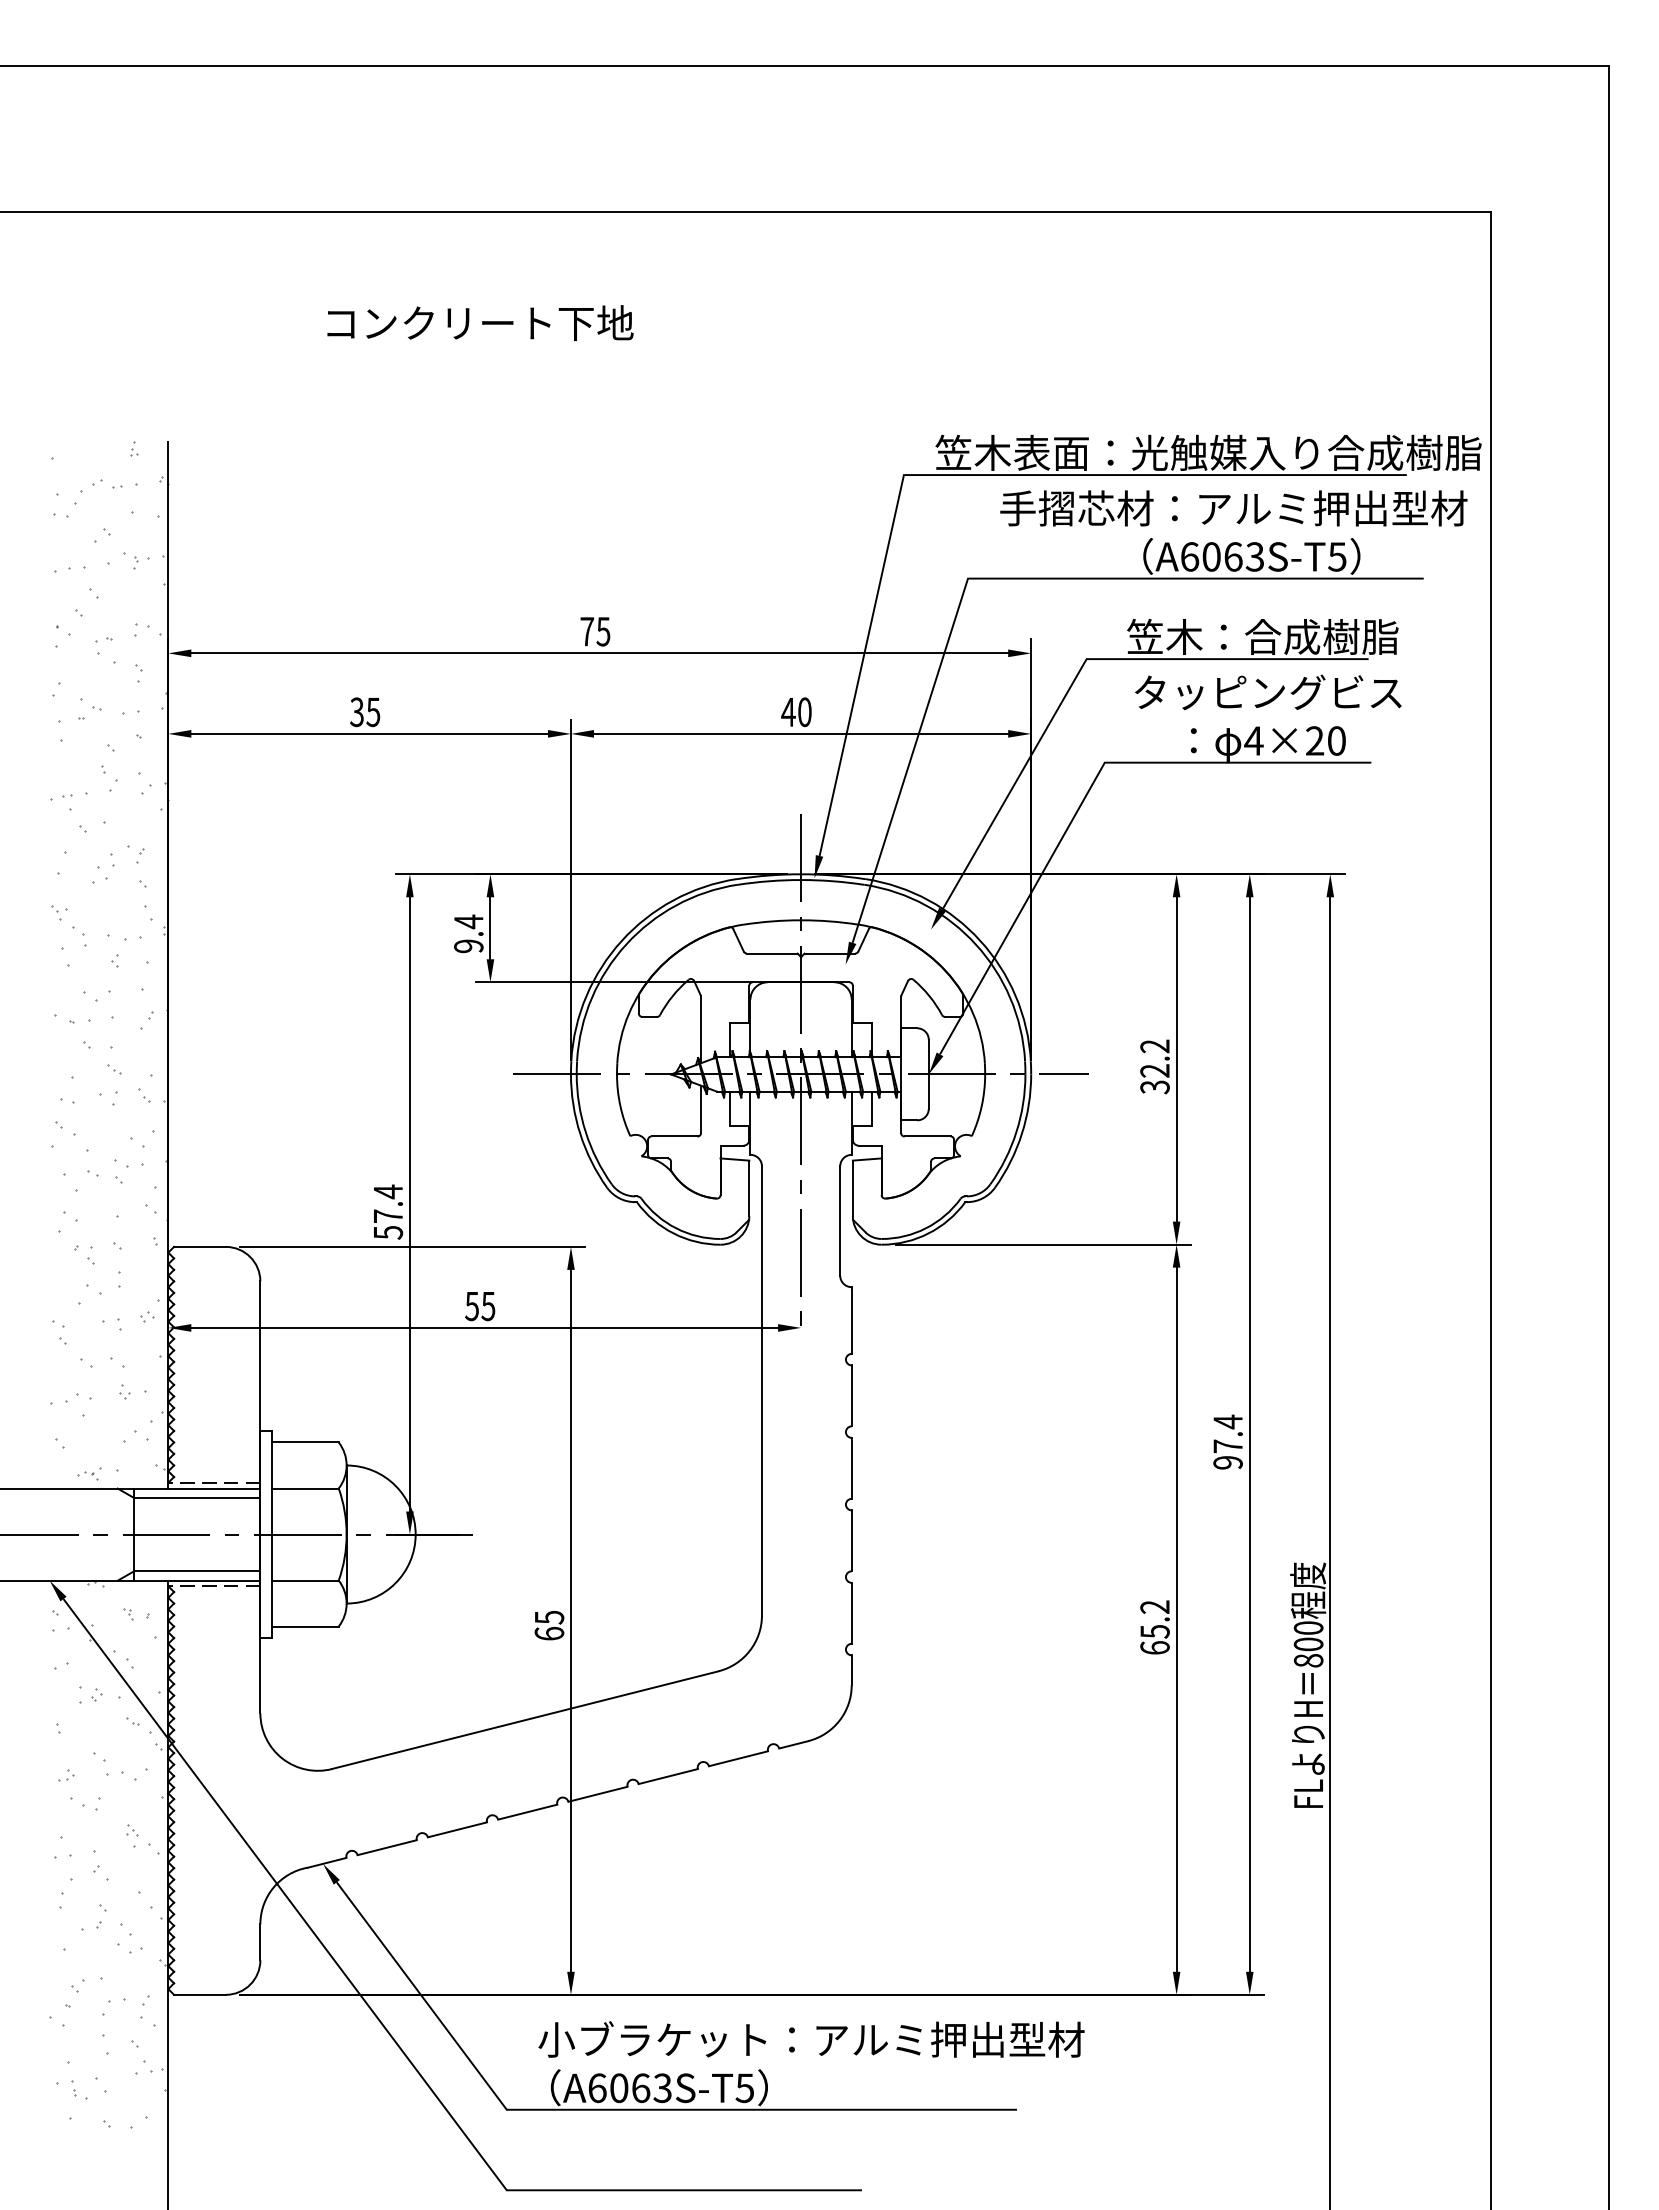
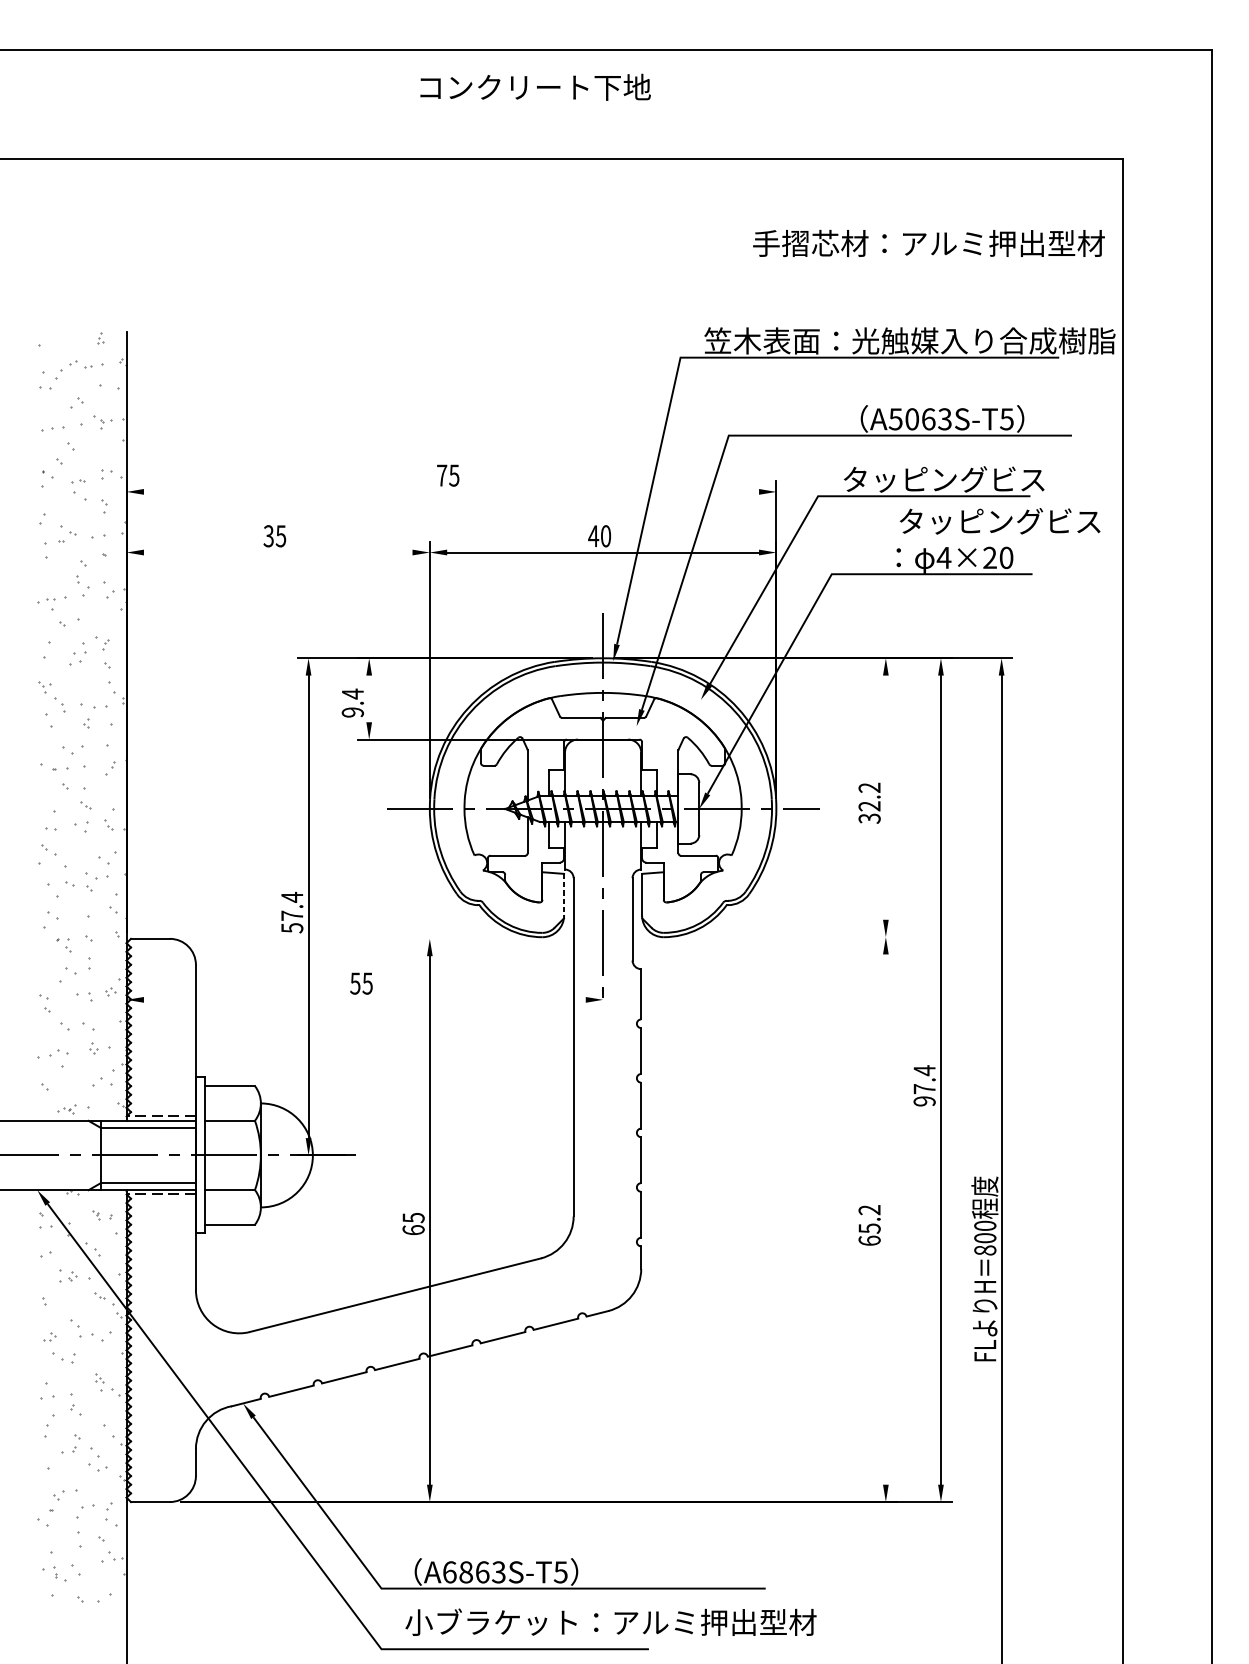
text: (480, 323) -> (535, 87), moved
text: (1233, 508) -> (928, 243), moved
text: (1189, 556) -> (895, 418), A6063S-T5 -> A5063S-T5
text: (1259, 636) -> (948, 479), 笠木：合成樹脂 -> タッピングビス
line: (599, 653) -> (451, 492), removed
text: (1268, 692) -> (1000, 521), moved
line: (369, 733) -> (278, 552), removed
line: (490, 928) -> (369, 699), removed
line: (1176, 1059) -> (885, 797), removed
line: (749, 1188) -> (564, 894), solid -> dashed
line: (1043, 1244) -> (785, 937), removed
line: (412, 1246) -> (310, 938), removed
line: (484, 1327) -> (364, 999), removed
line: (1176, 1619) -> (885, 1219), removed
text: (811, 2039) -> (610, 1622), moved
text: (619, 2088) -> (466, 1572), A6063S-T5 -> A6863S-T5

